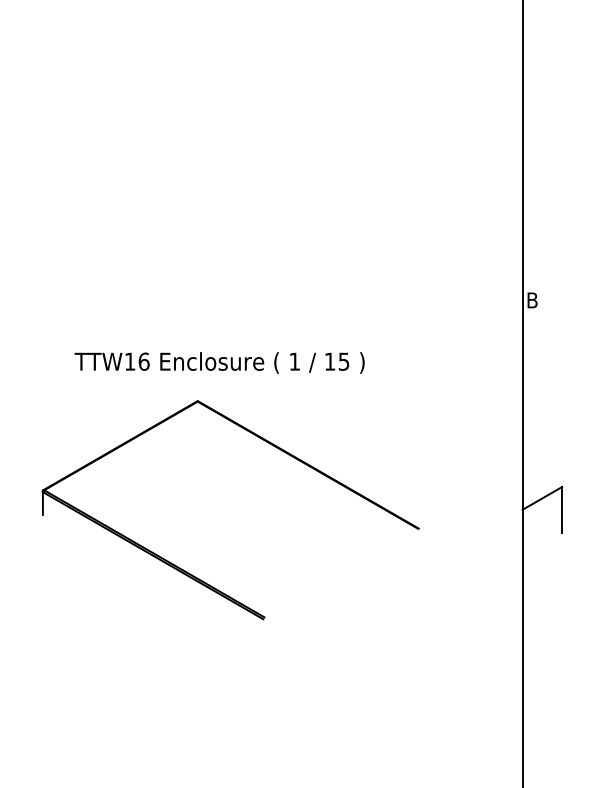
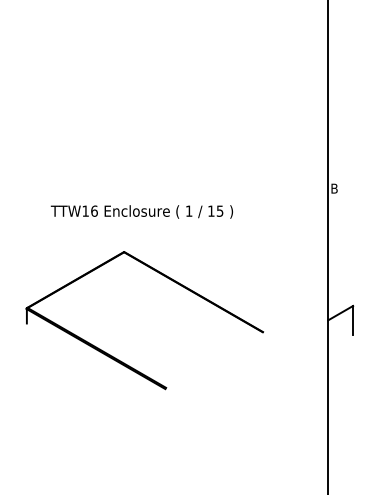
text: (218, 362) -> (141, 211), moved

